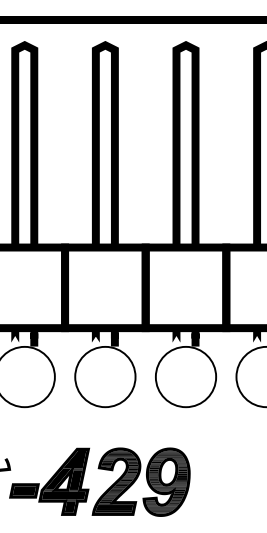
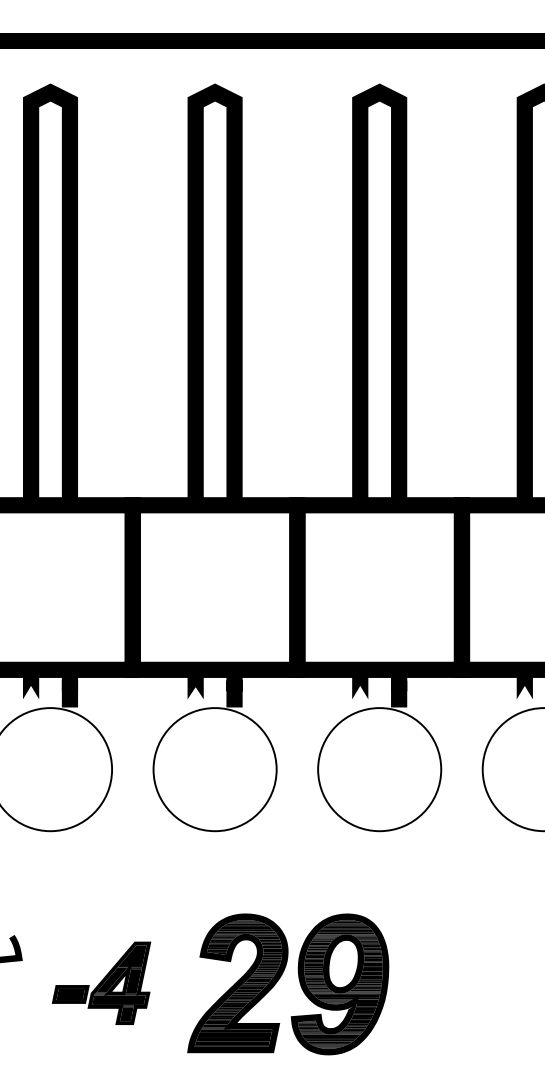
part: (49, 481) -> (101, 982), size x0.6

